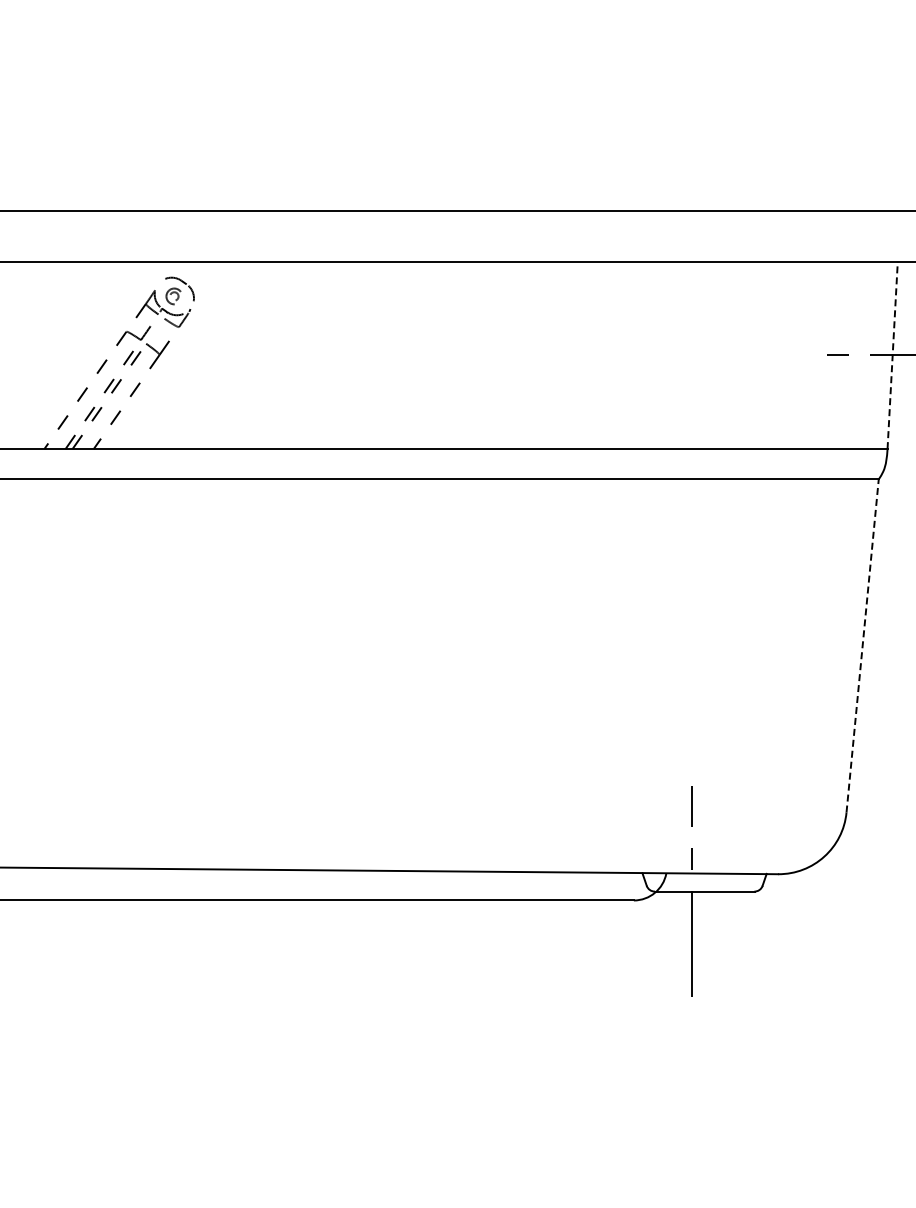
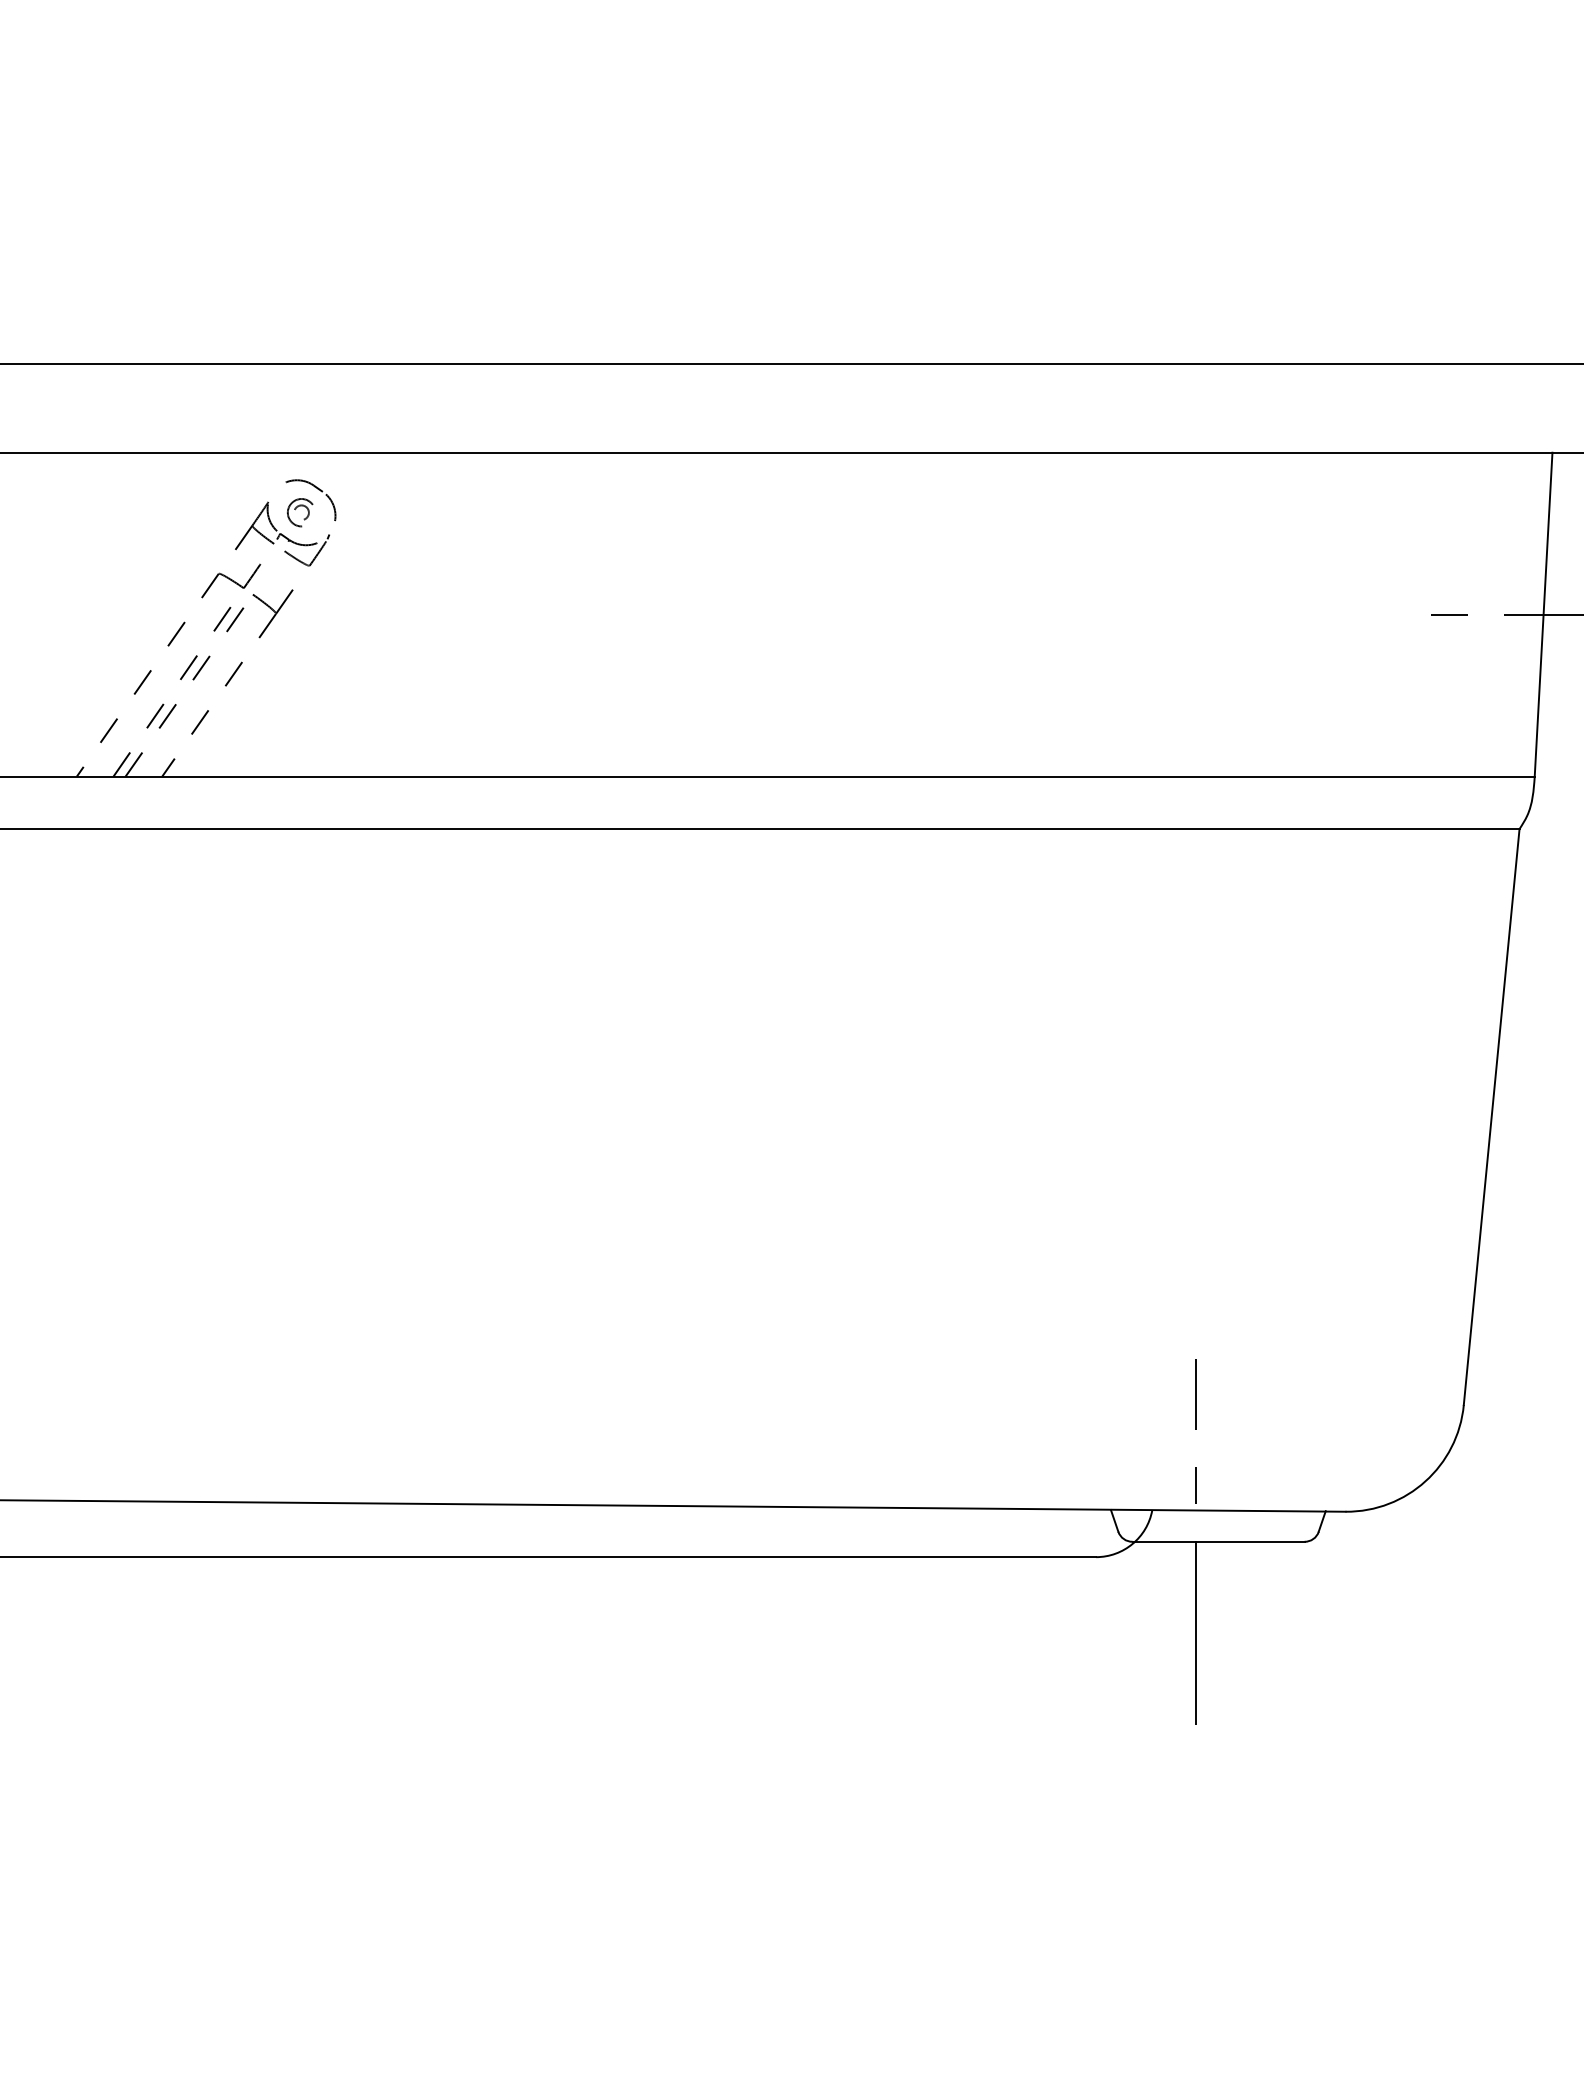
line: (892, 355) -> (1543, 614), dashed -> solid
line: (862, 645) -> (1491, 1116), dashed -> solid

